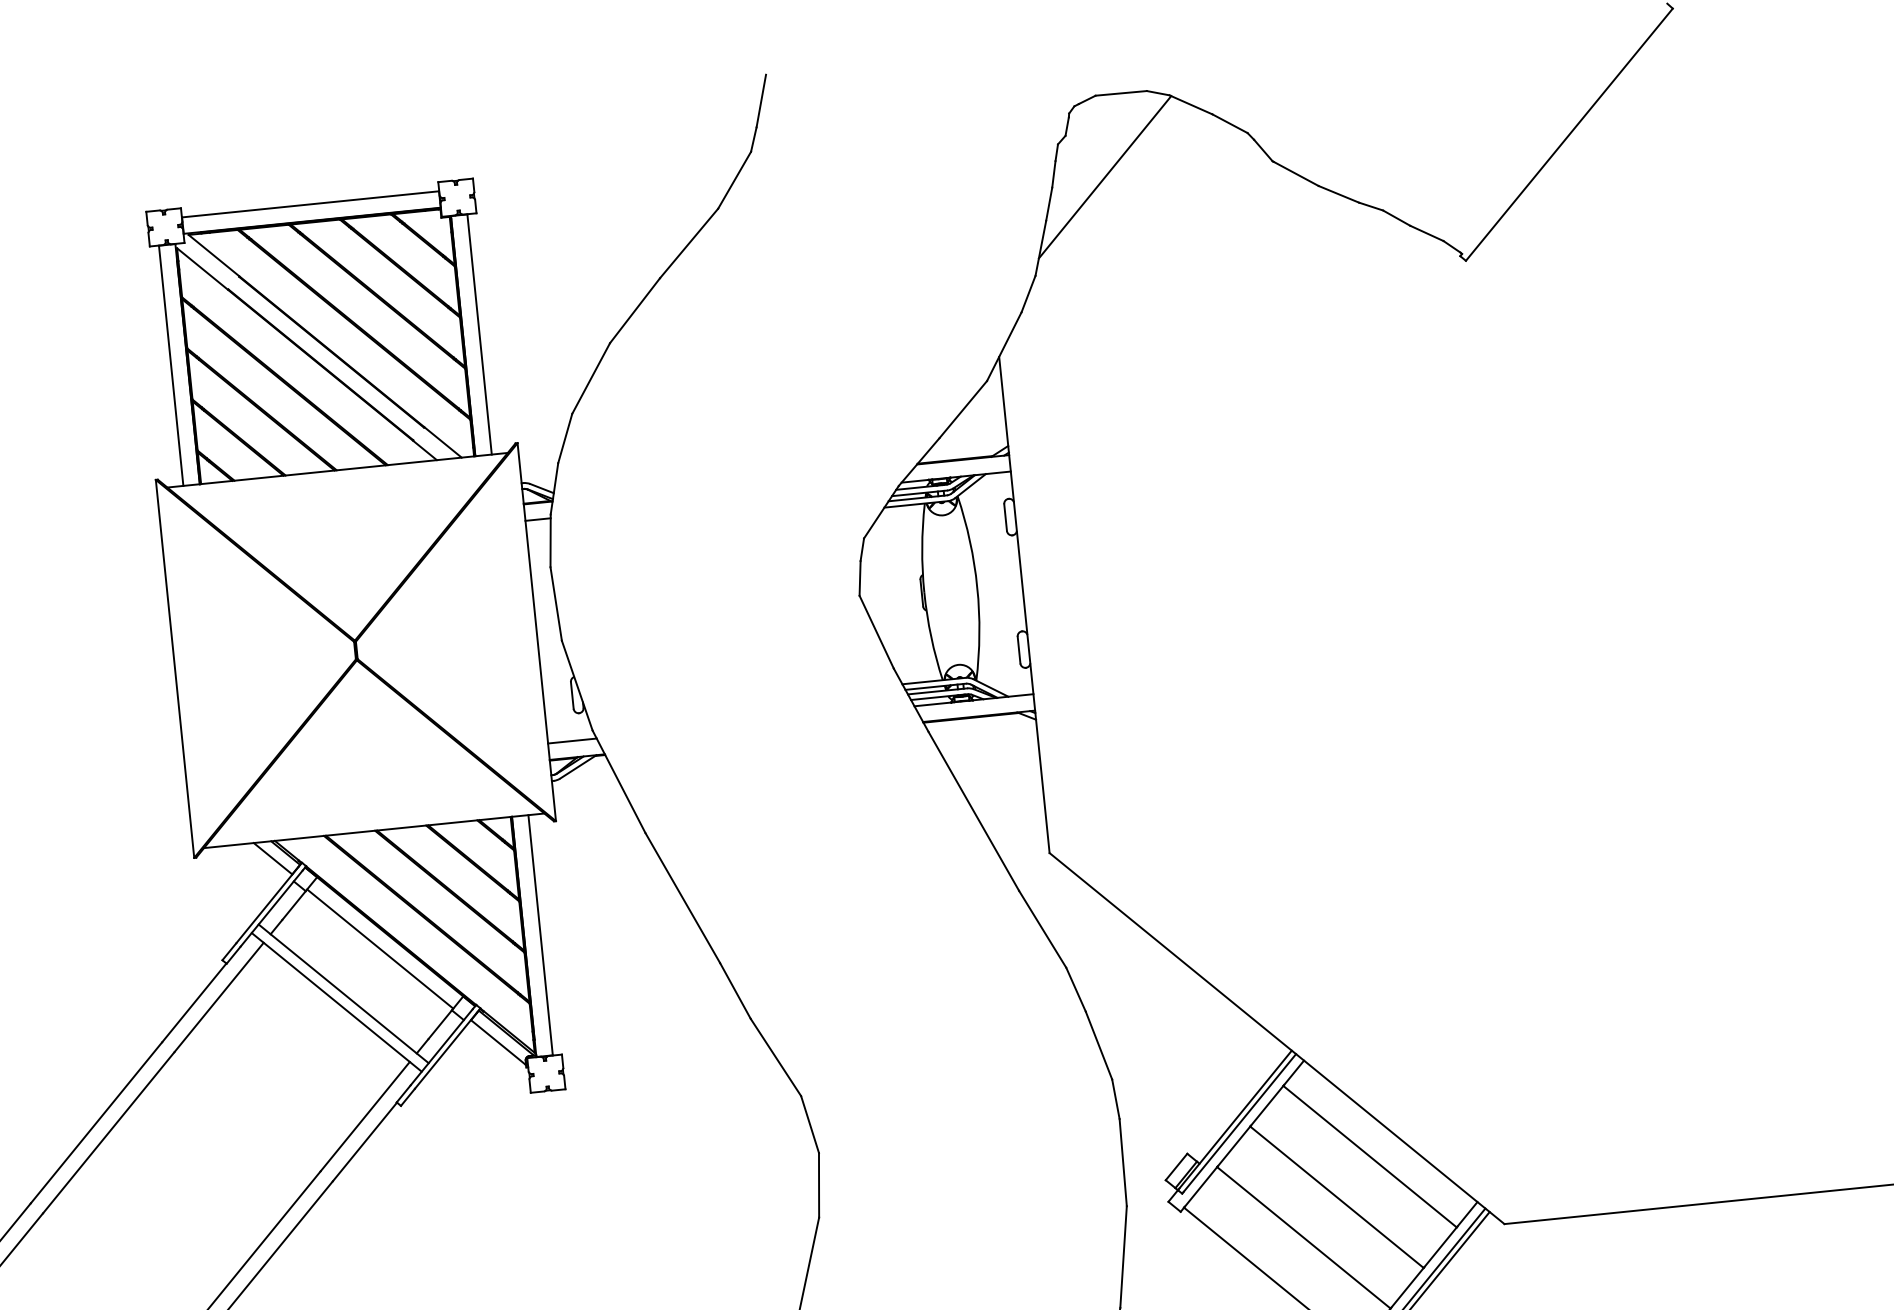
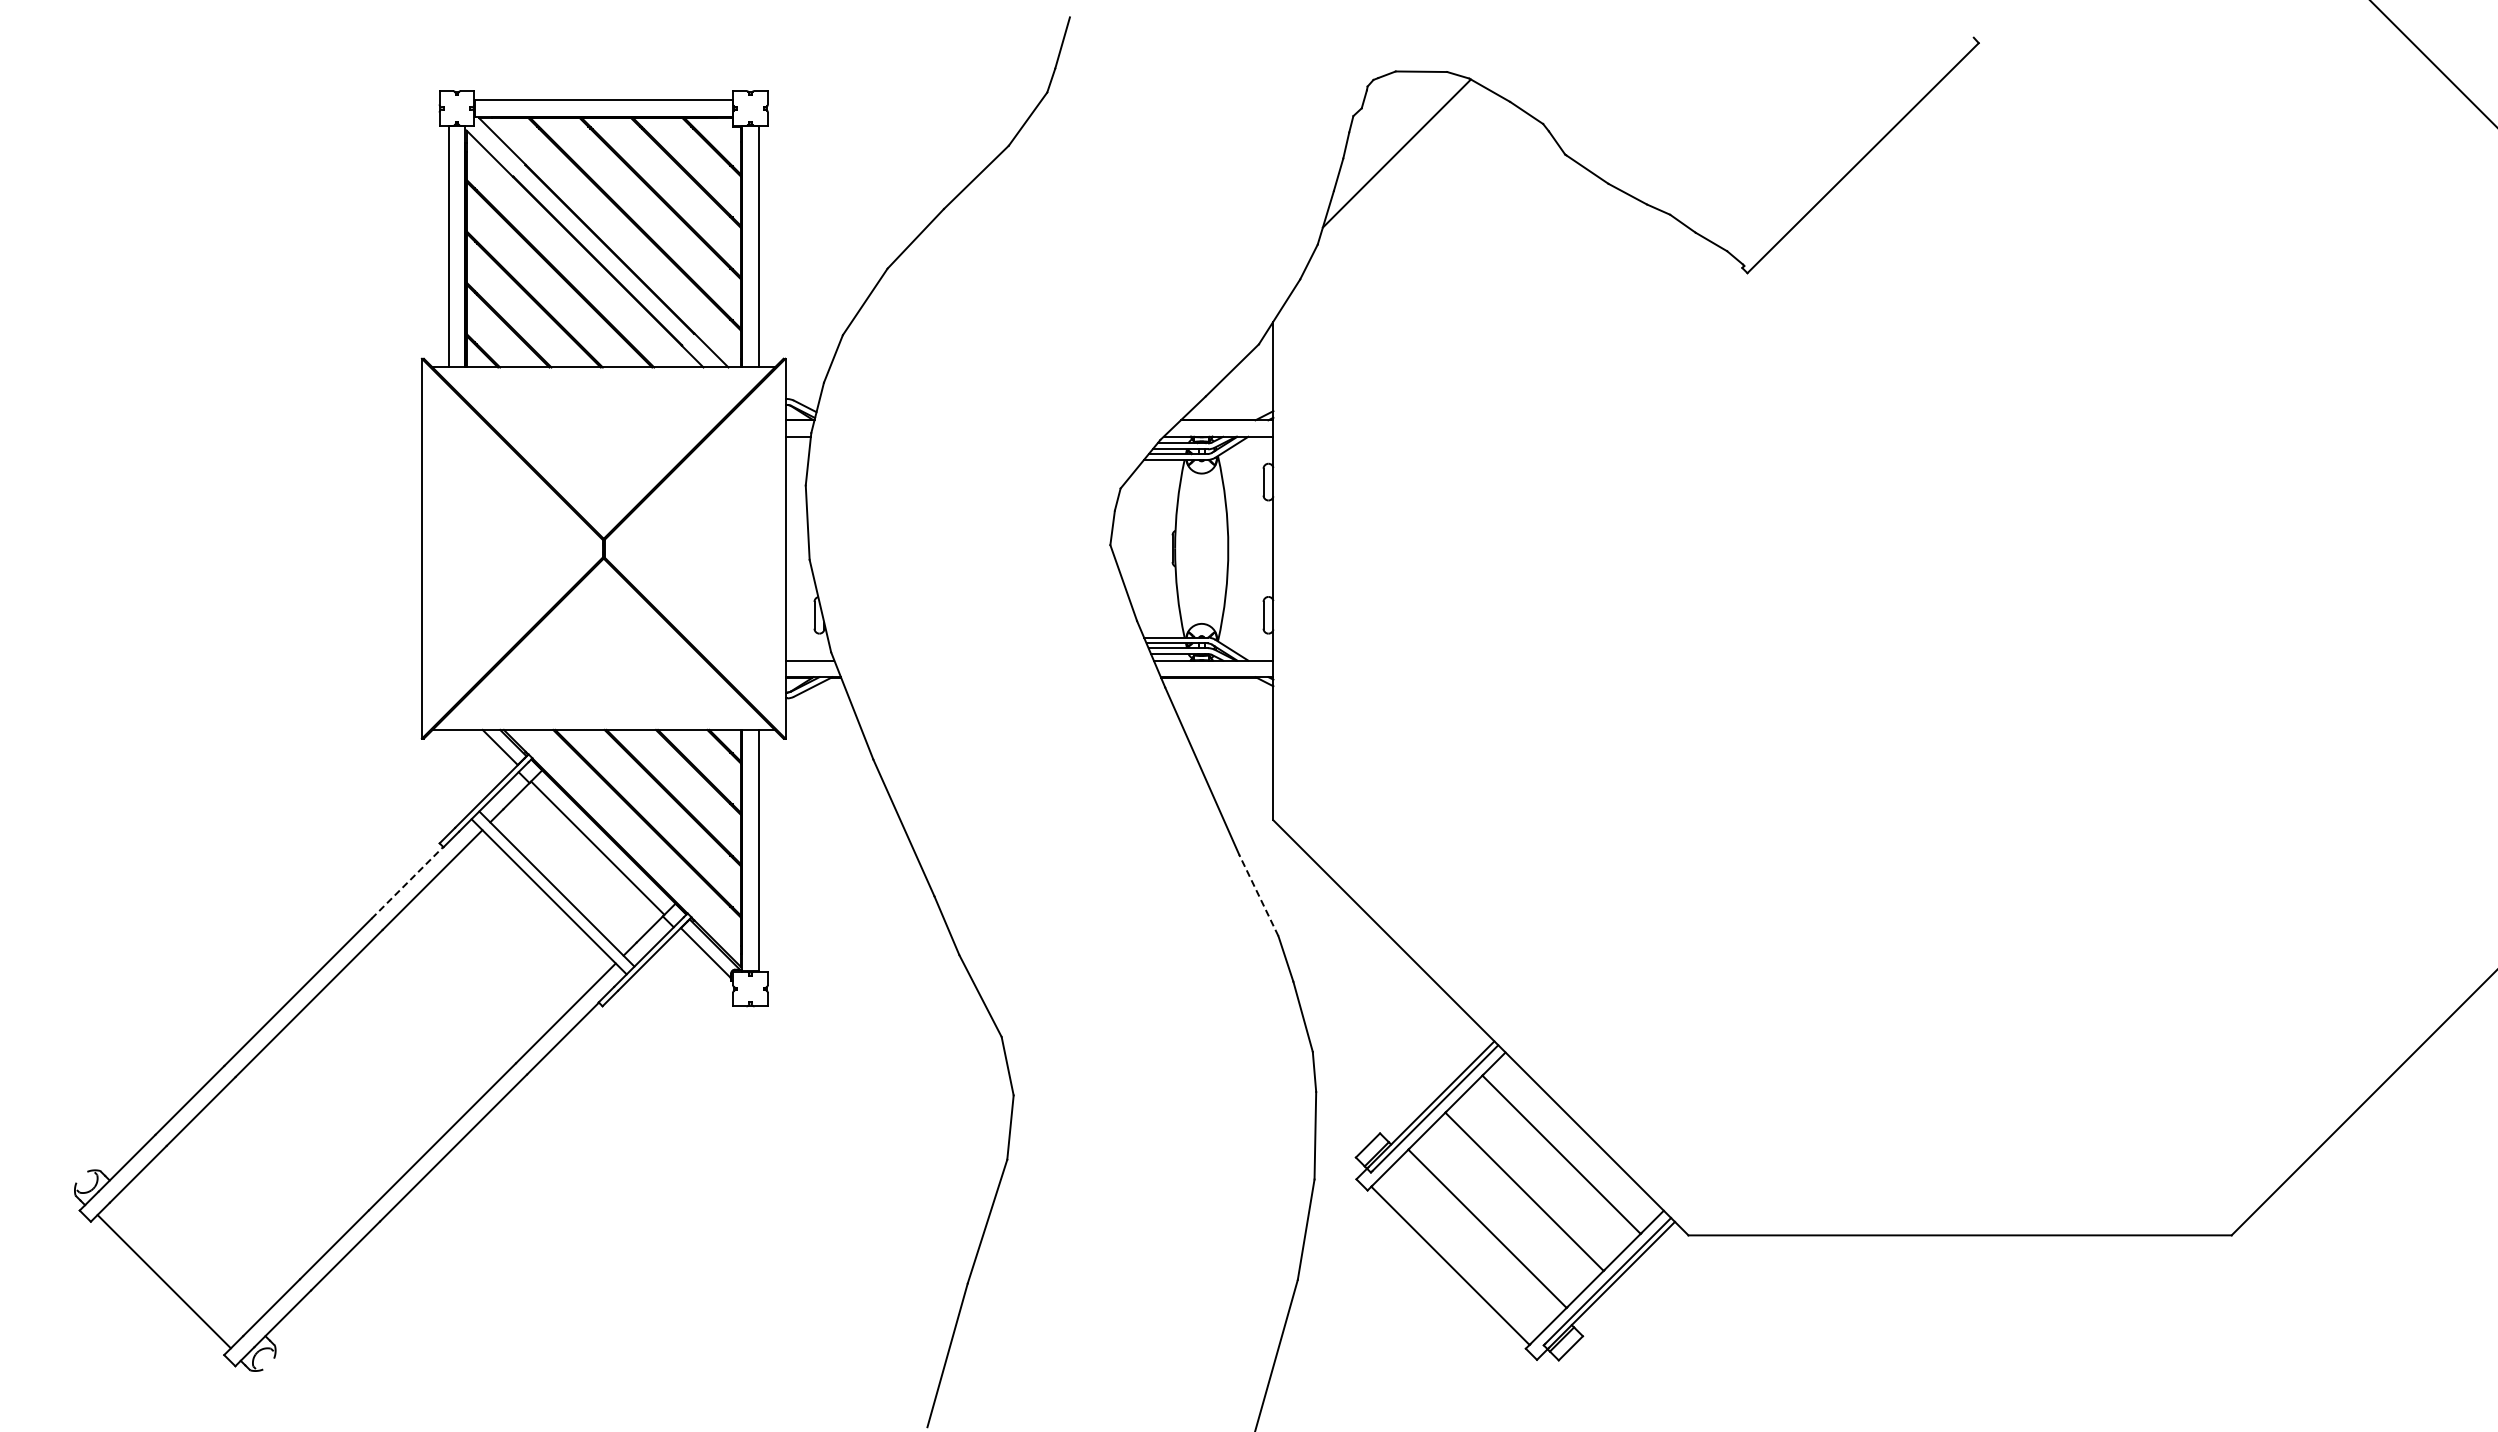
line: (1042, 929) -> (1258, 895), solid -> dashed
line: (194, 1002) -> (407, 882), solid -> dashed

